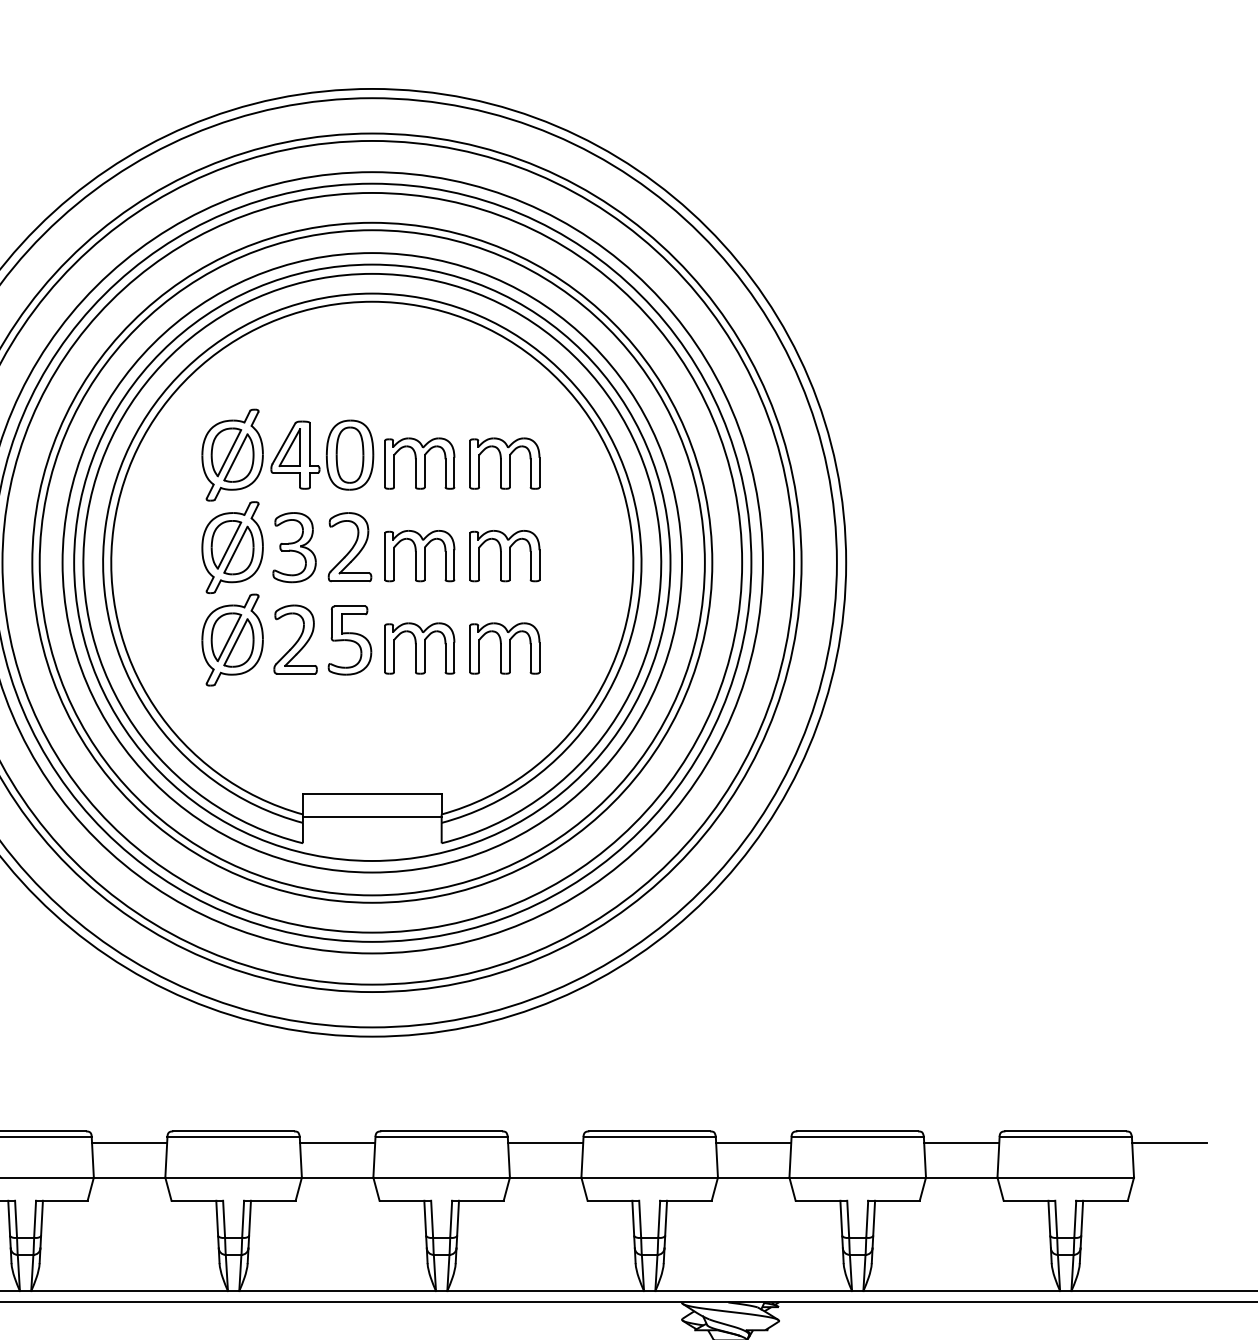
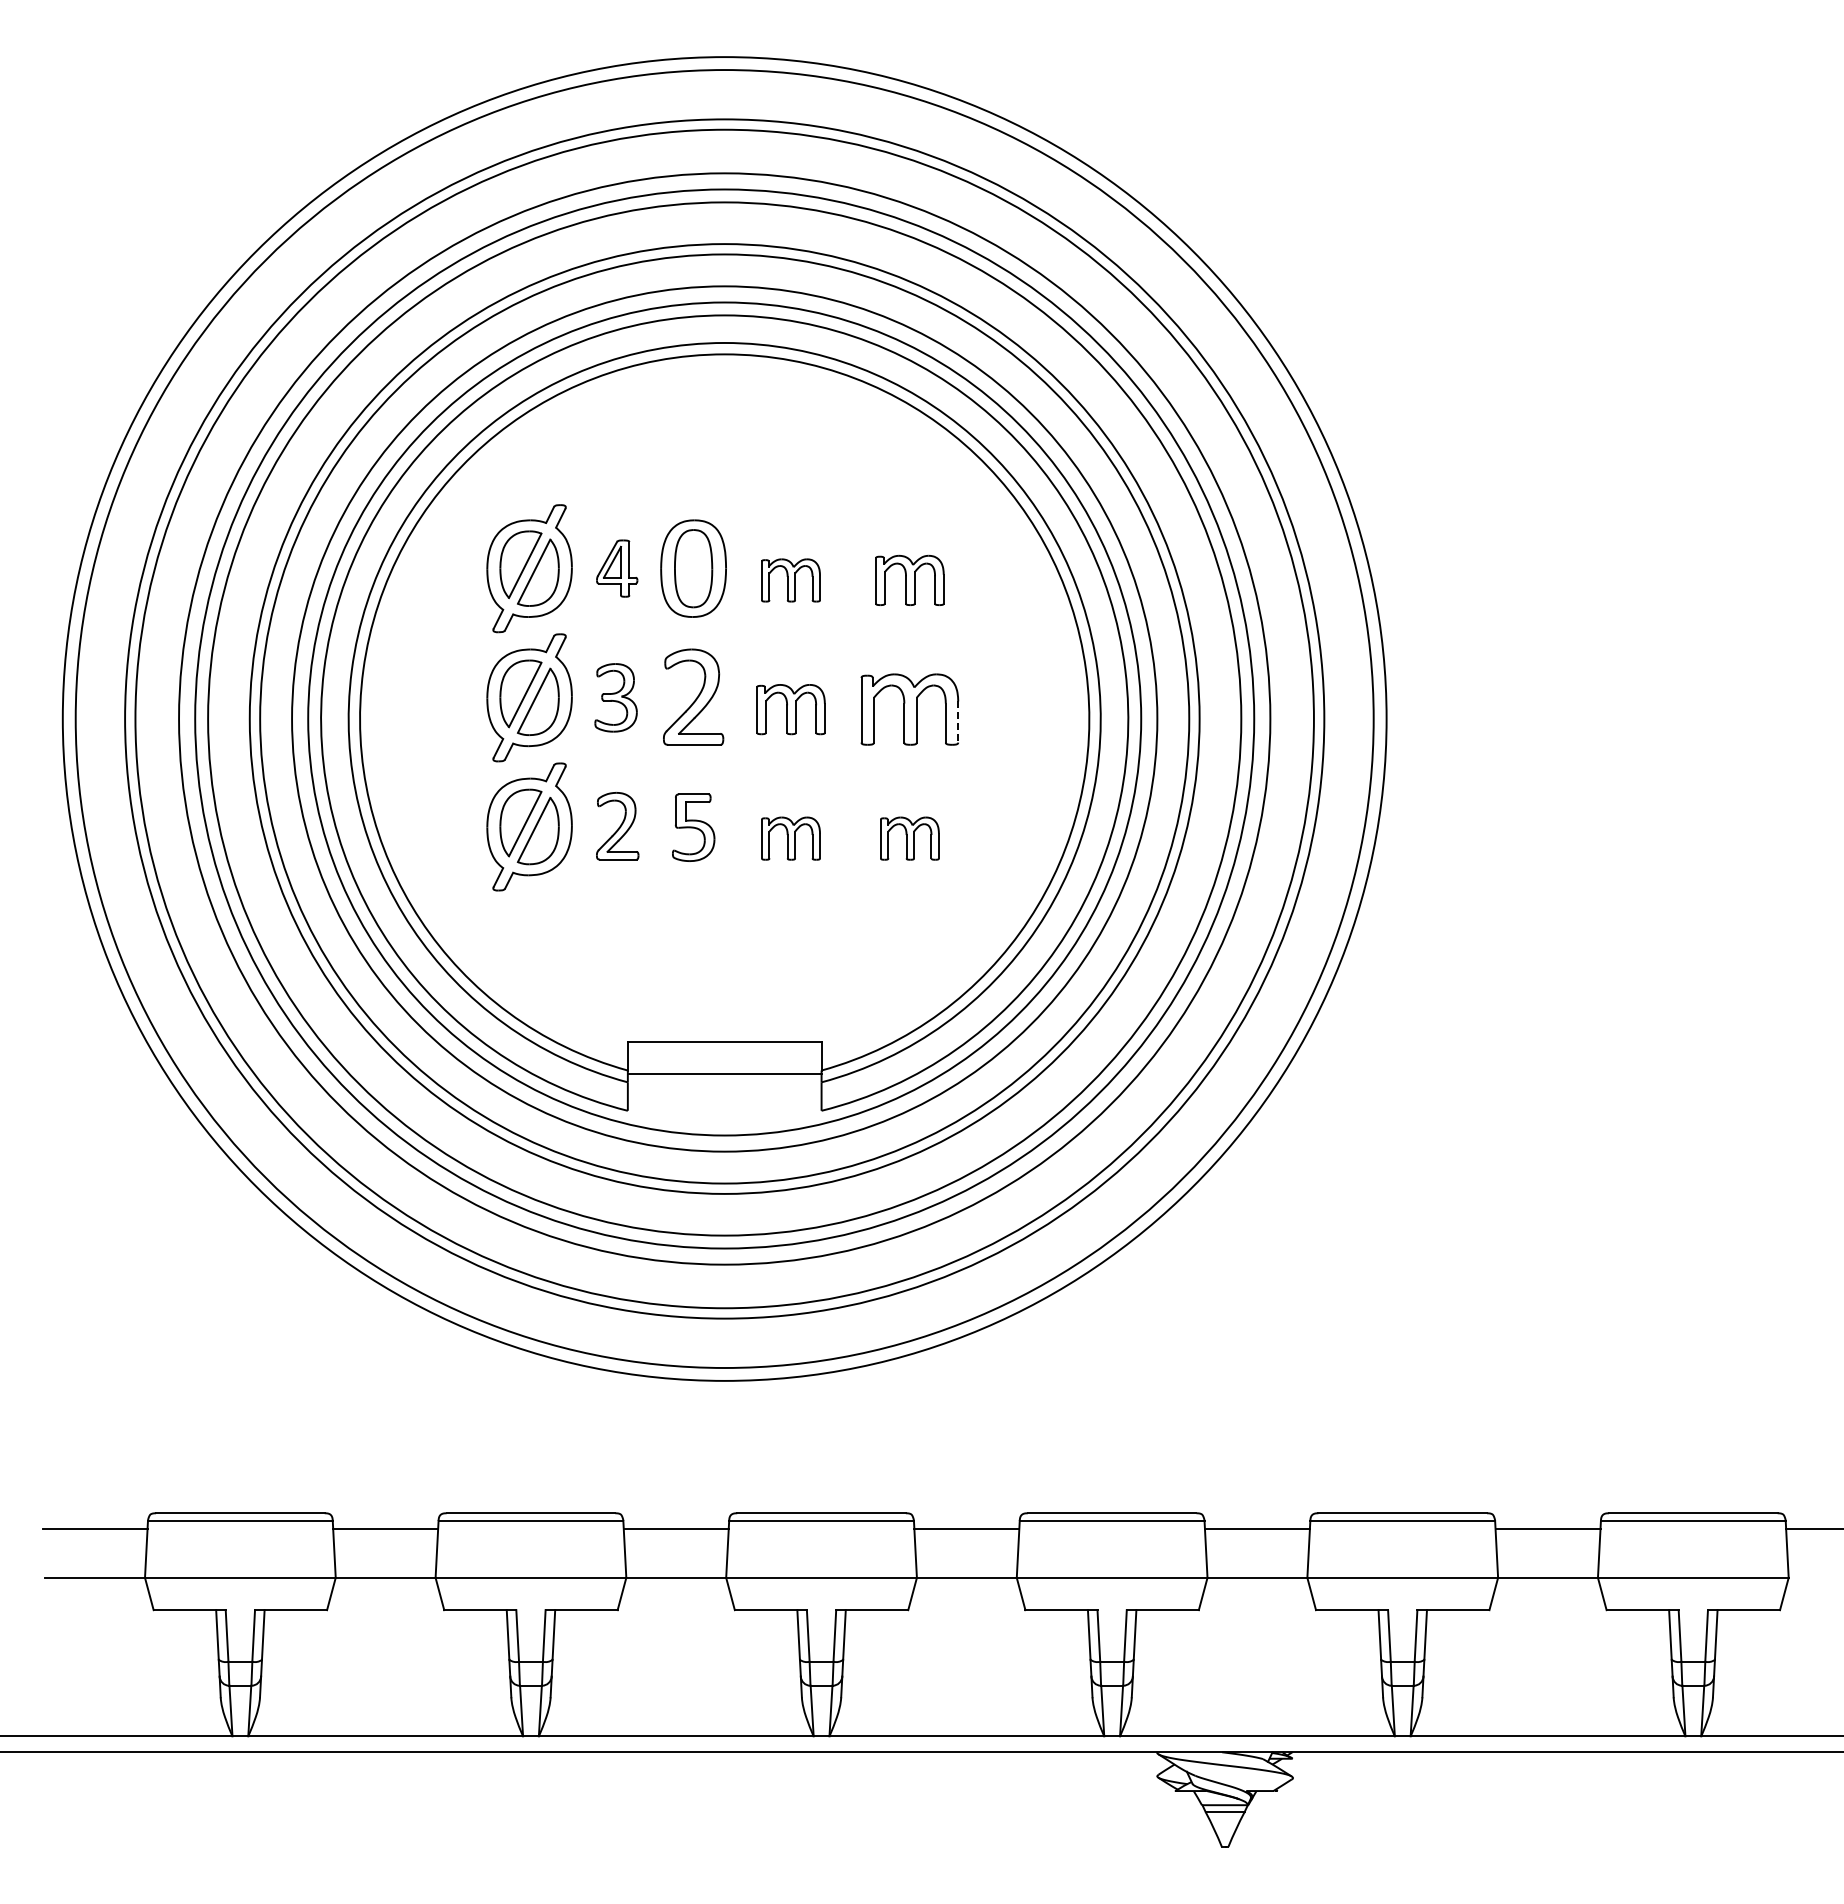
part: (294, 455) -> (616, 568), size x0.6
part: (419, 463) -> (790, 580), size x0.6
part: (504, 463) -> (909, 580), size x0.7
part: (294, 547) -> (615, 697), size x0.7
part: (419, 556) -> (790, 709), size x0.7
line: (539, 565) -> (958, 722), solid -> dashed
part: (295, 639) -> (617, 825), size x0.7
part: (349, 640) -> (693, 827), size x0.7
part: (419, 648) -> (790, 838), size x0.6
part: (504, 648) -> (909, 838), size x0.6

